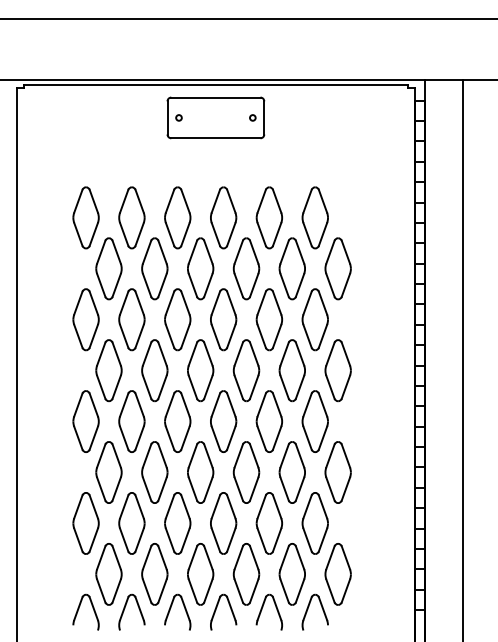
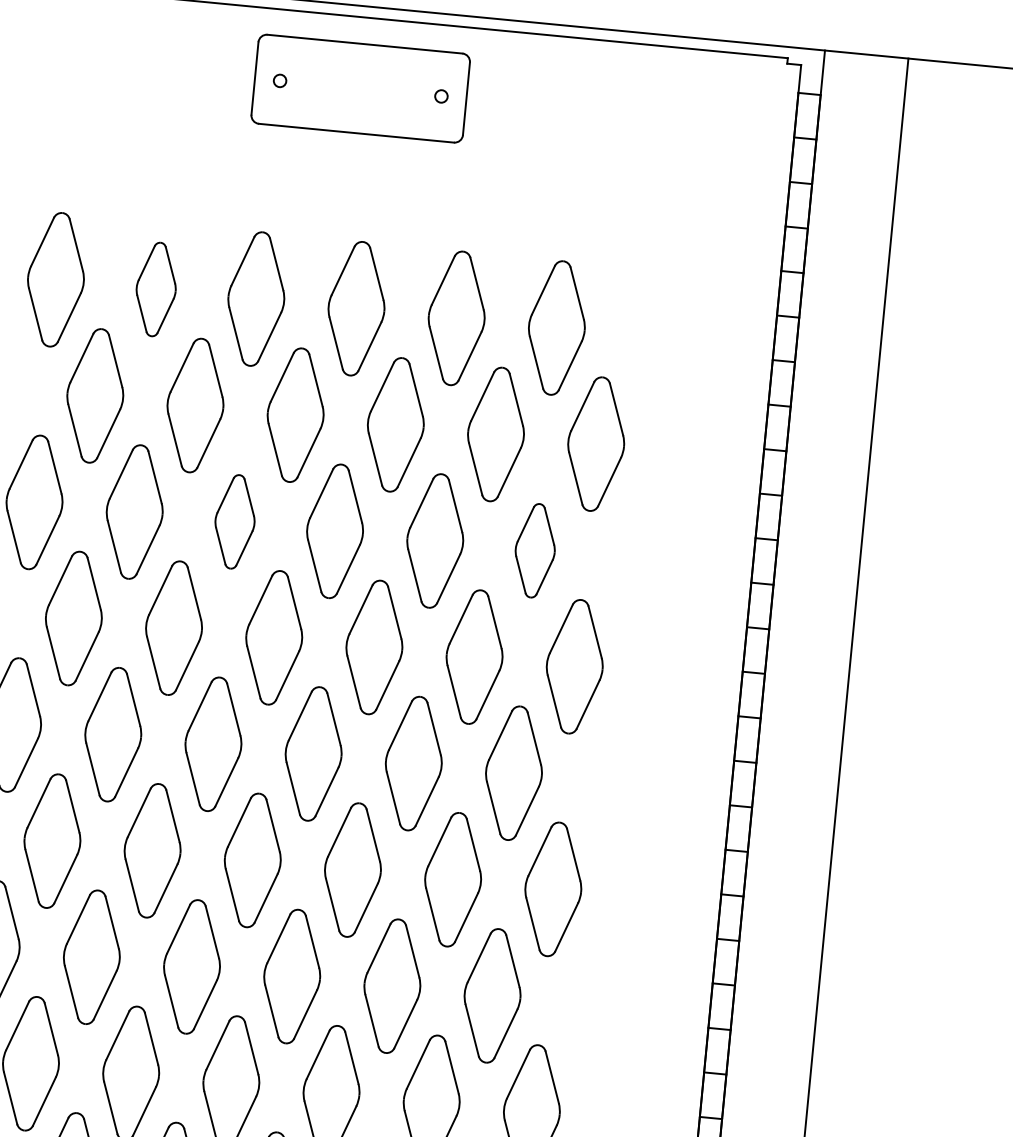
part: (131, 217) -> (155, 288), size x0.7
part: (177, 319) -> (234, 521), size x0.7
part: (314, 319) -> (533, 549), size x0.7

